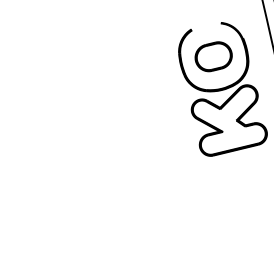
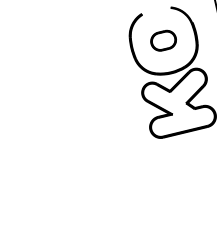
part: (213, 56) -> (163, 40), size x0.7

